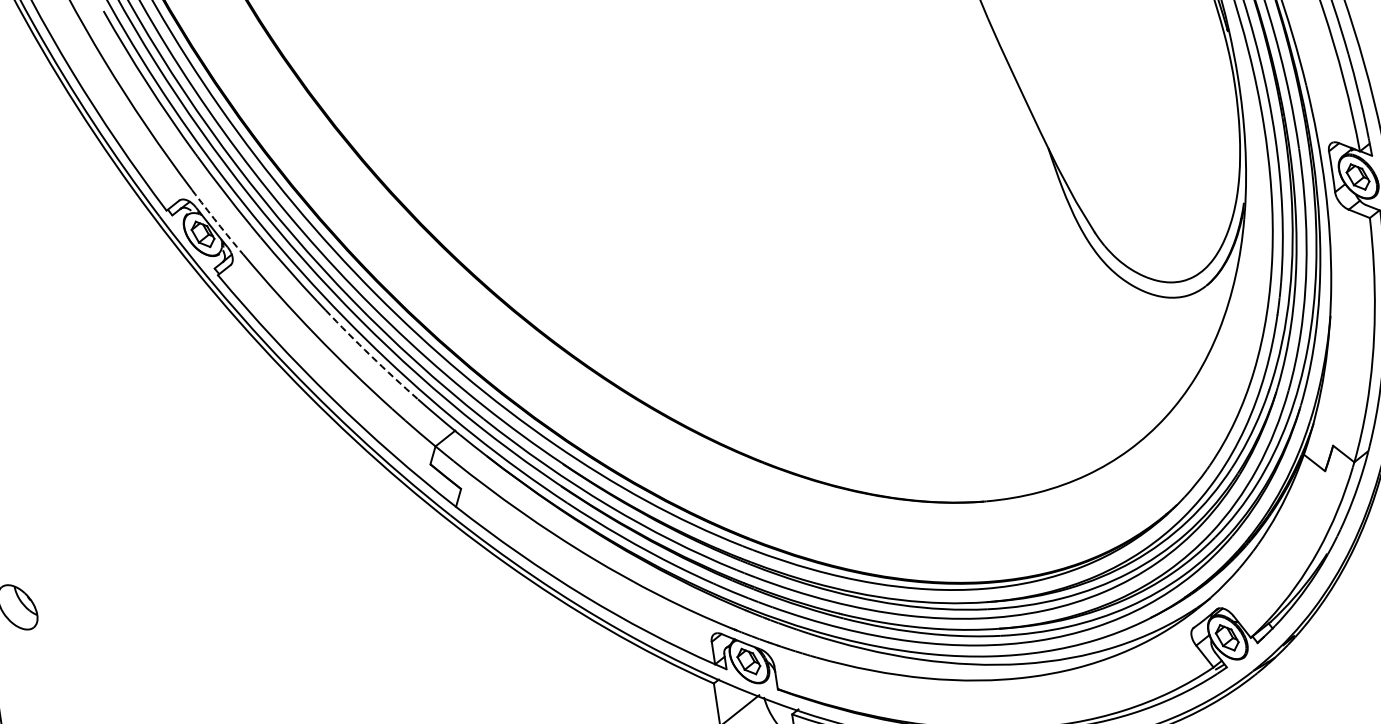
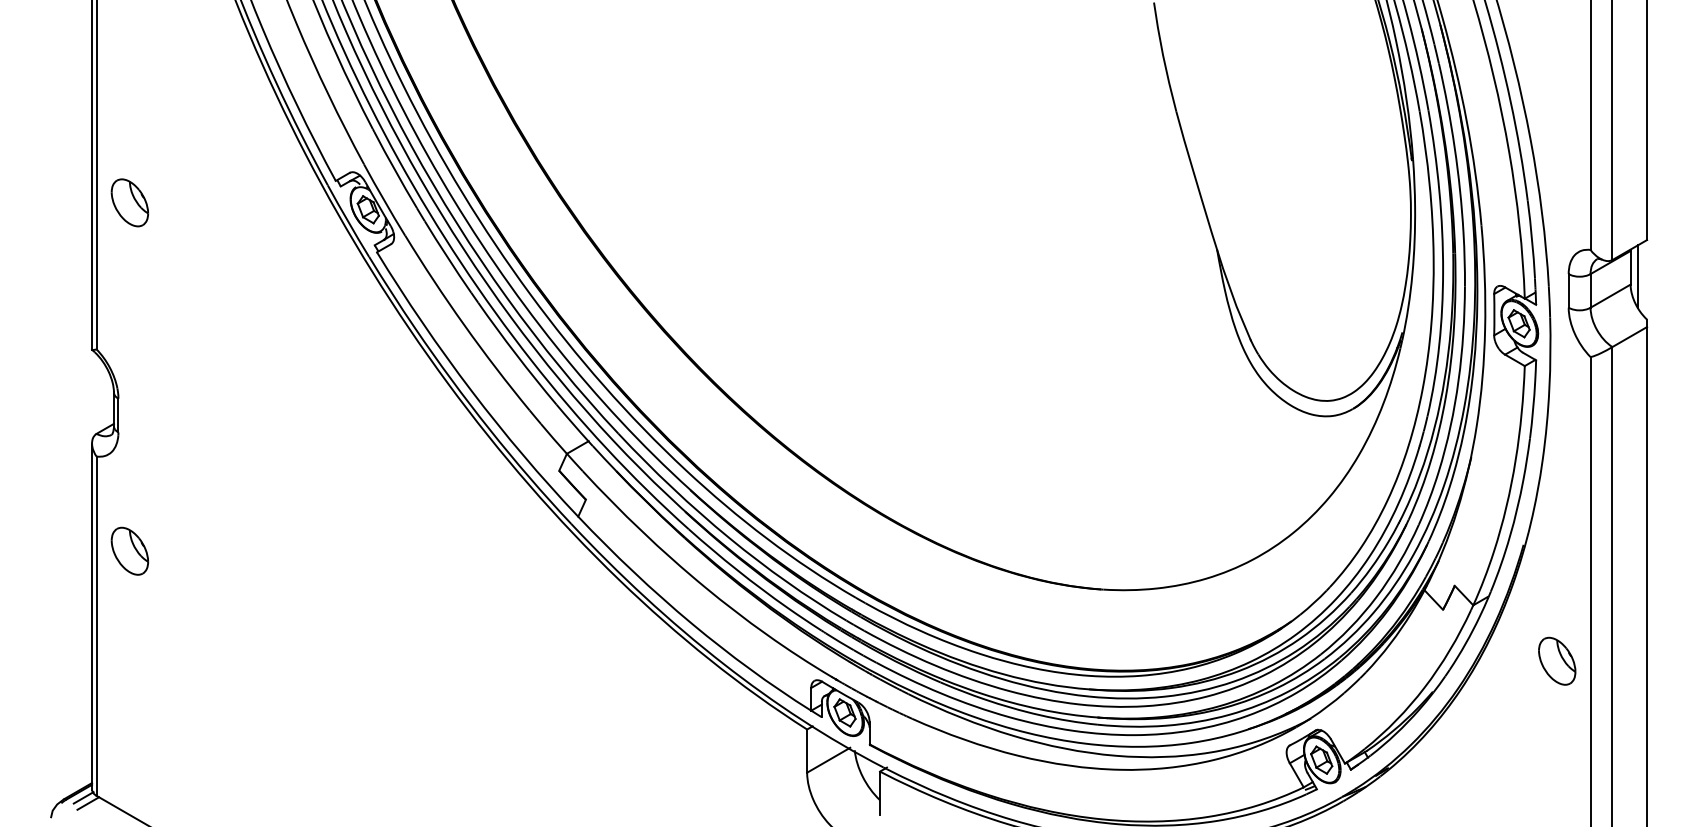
arc: (217, 222) -> (384, 200), dashed -> solid
arc: (370, 355) -> (516, 354), dashed -> solid

